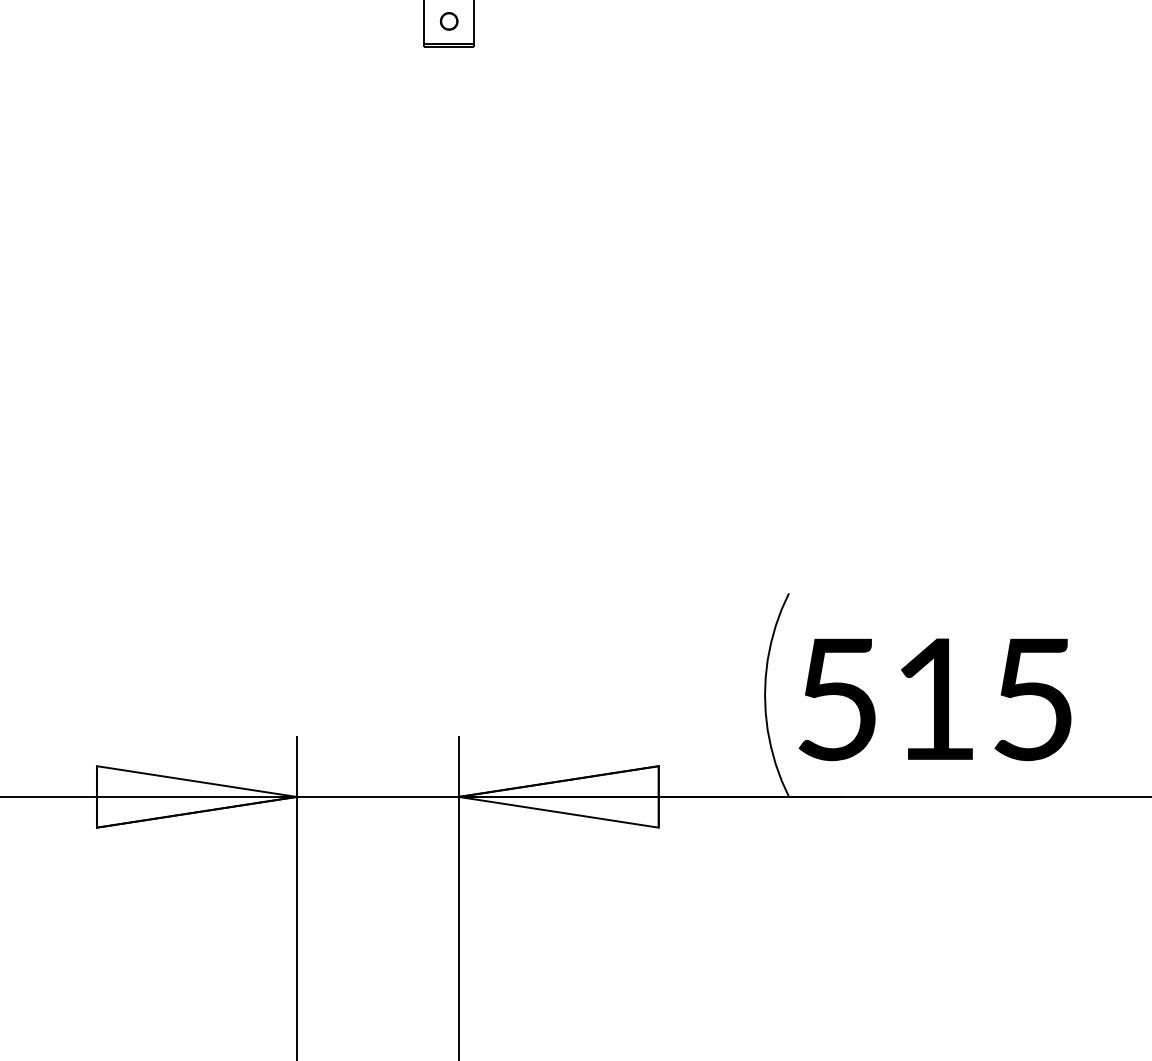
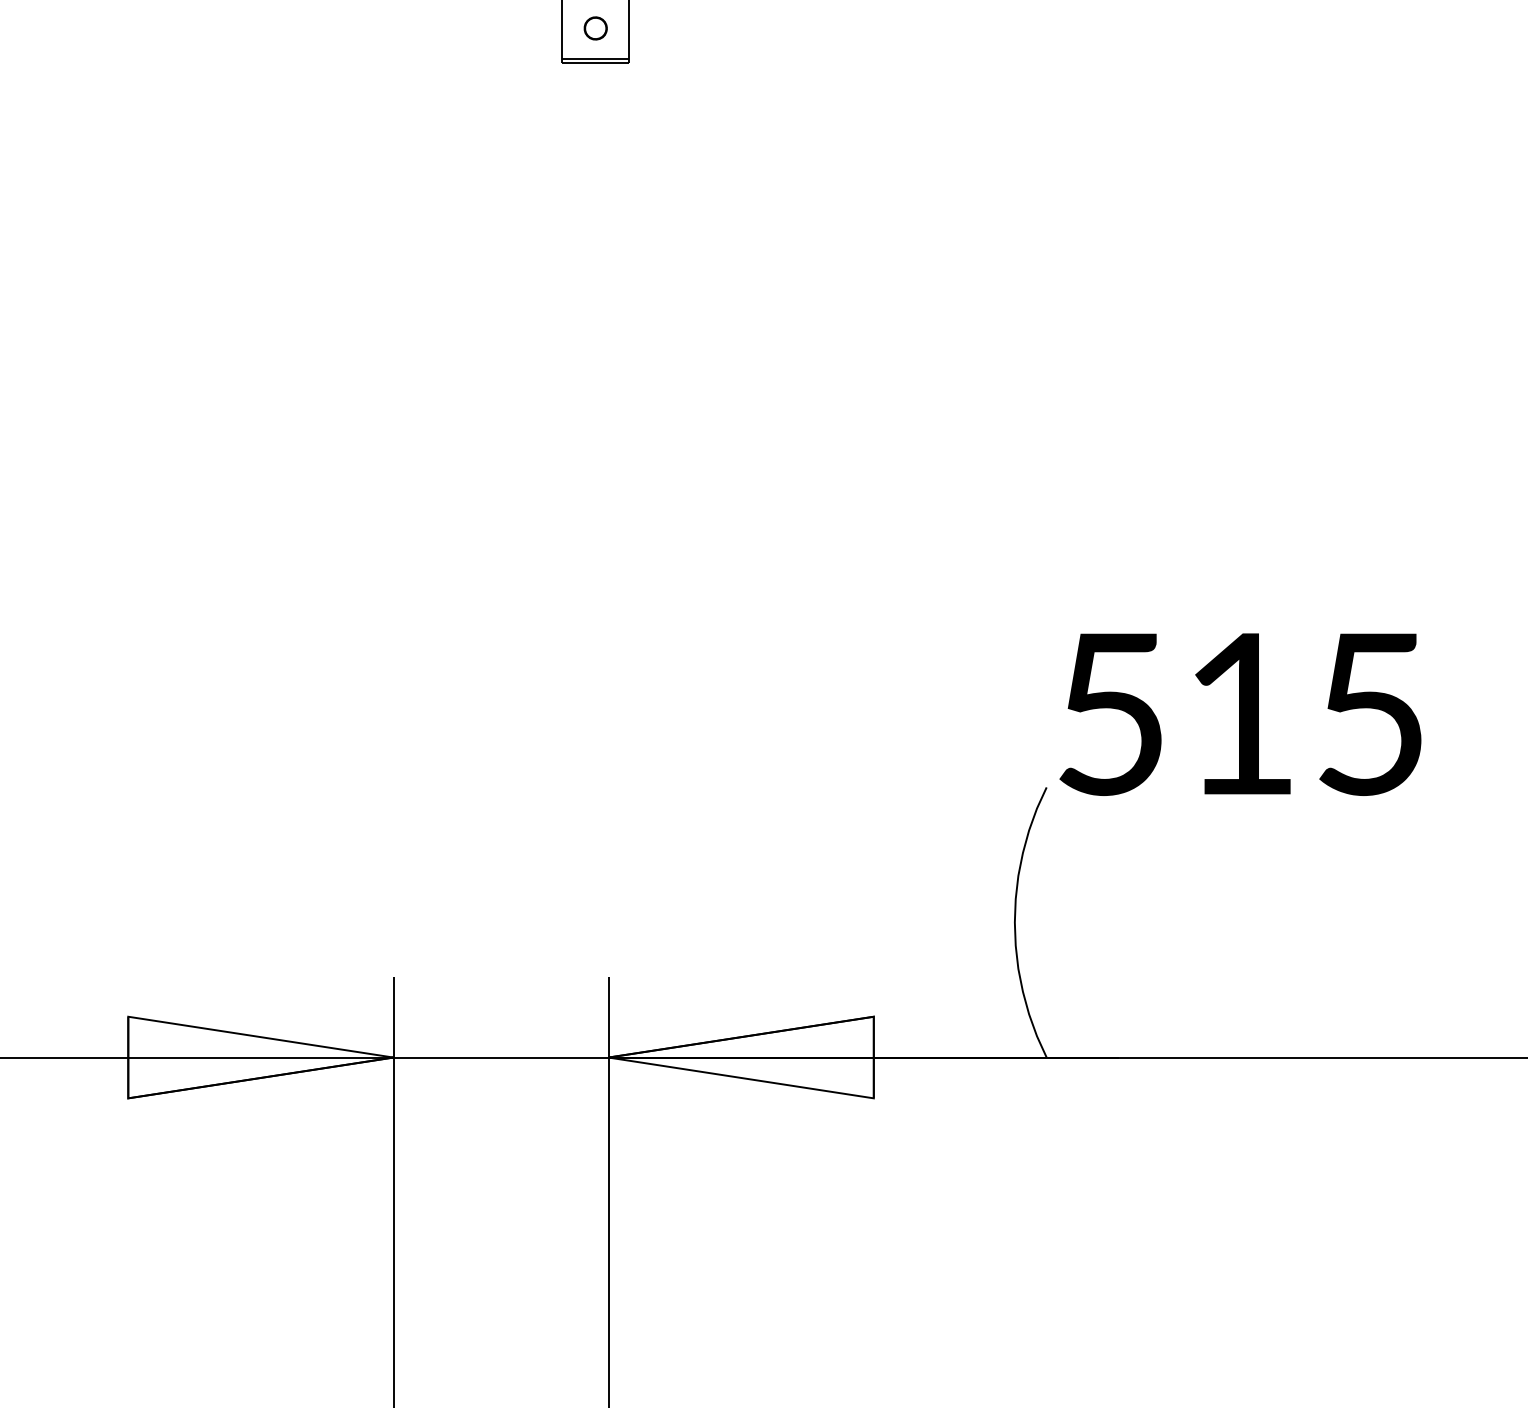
text: (935, 699) -> (1240, 714), moved

